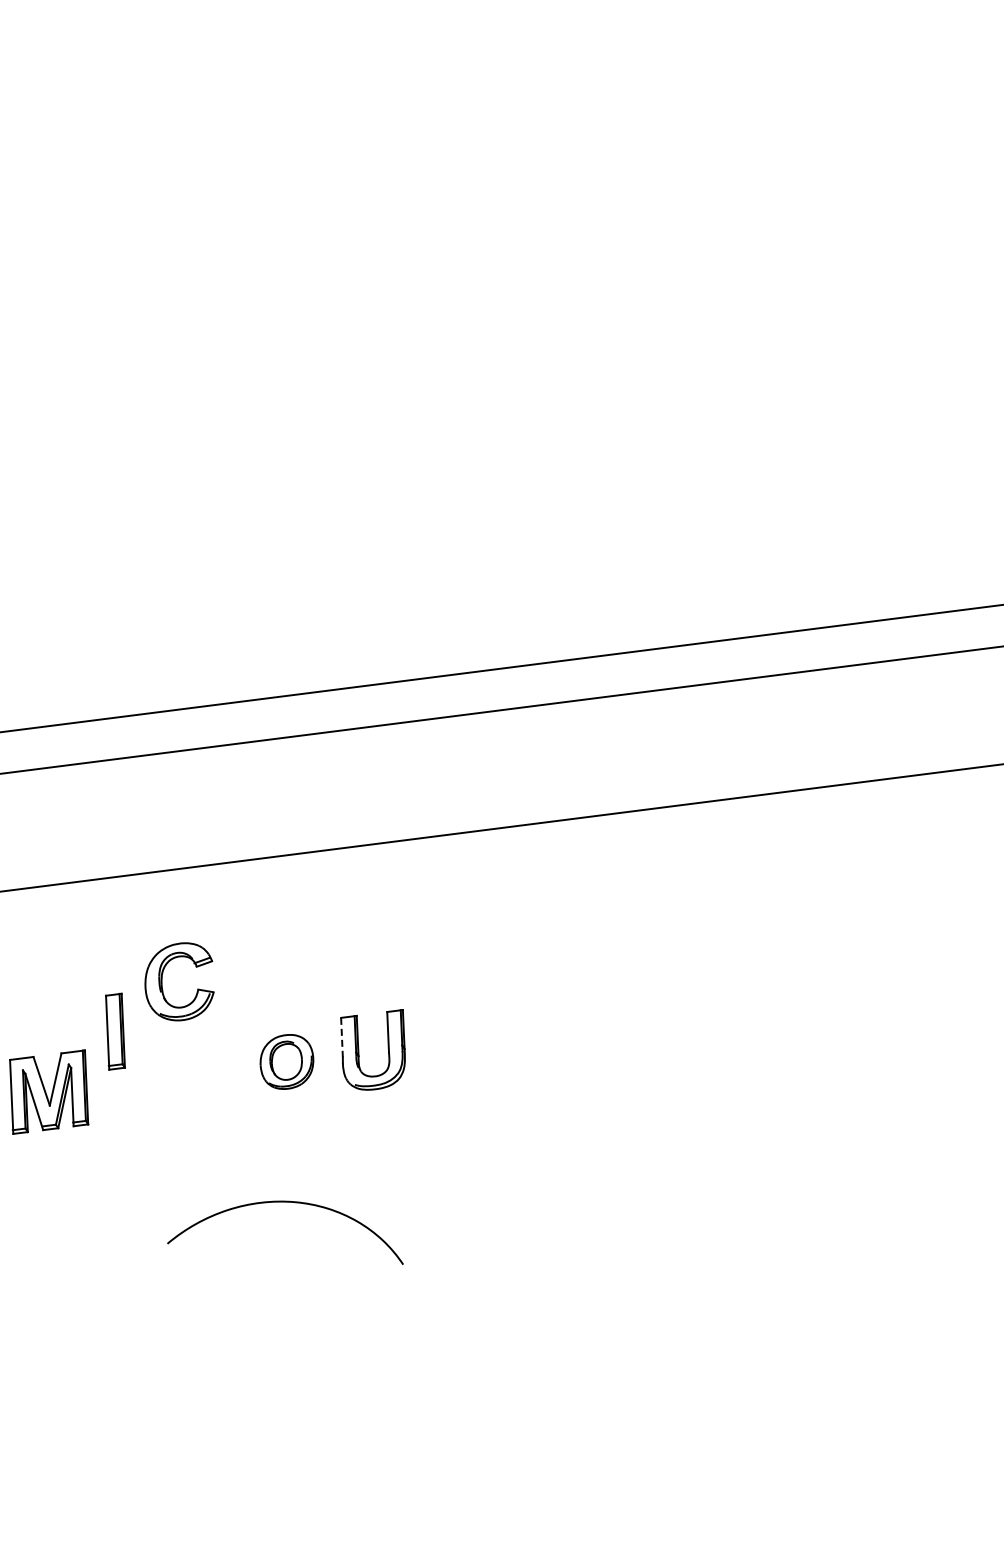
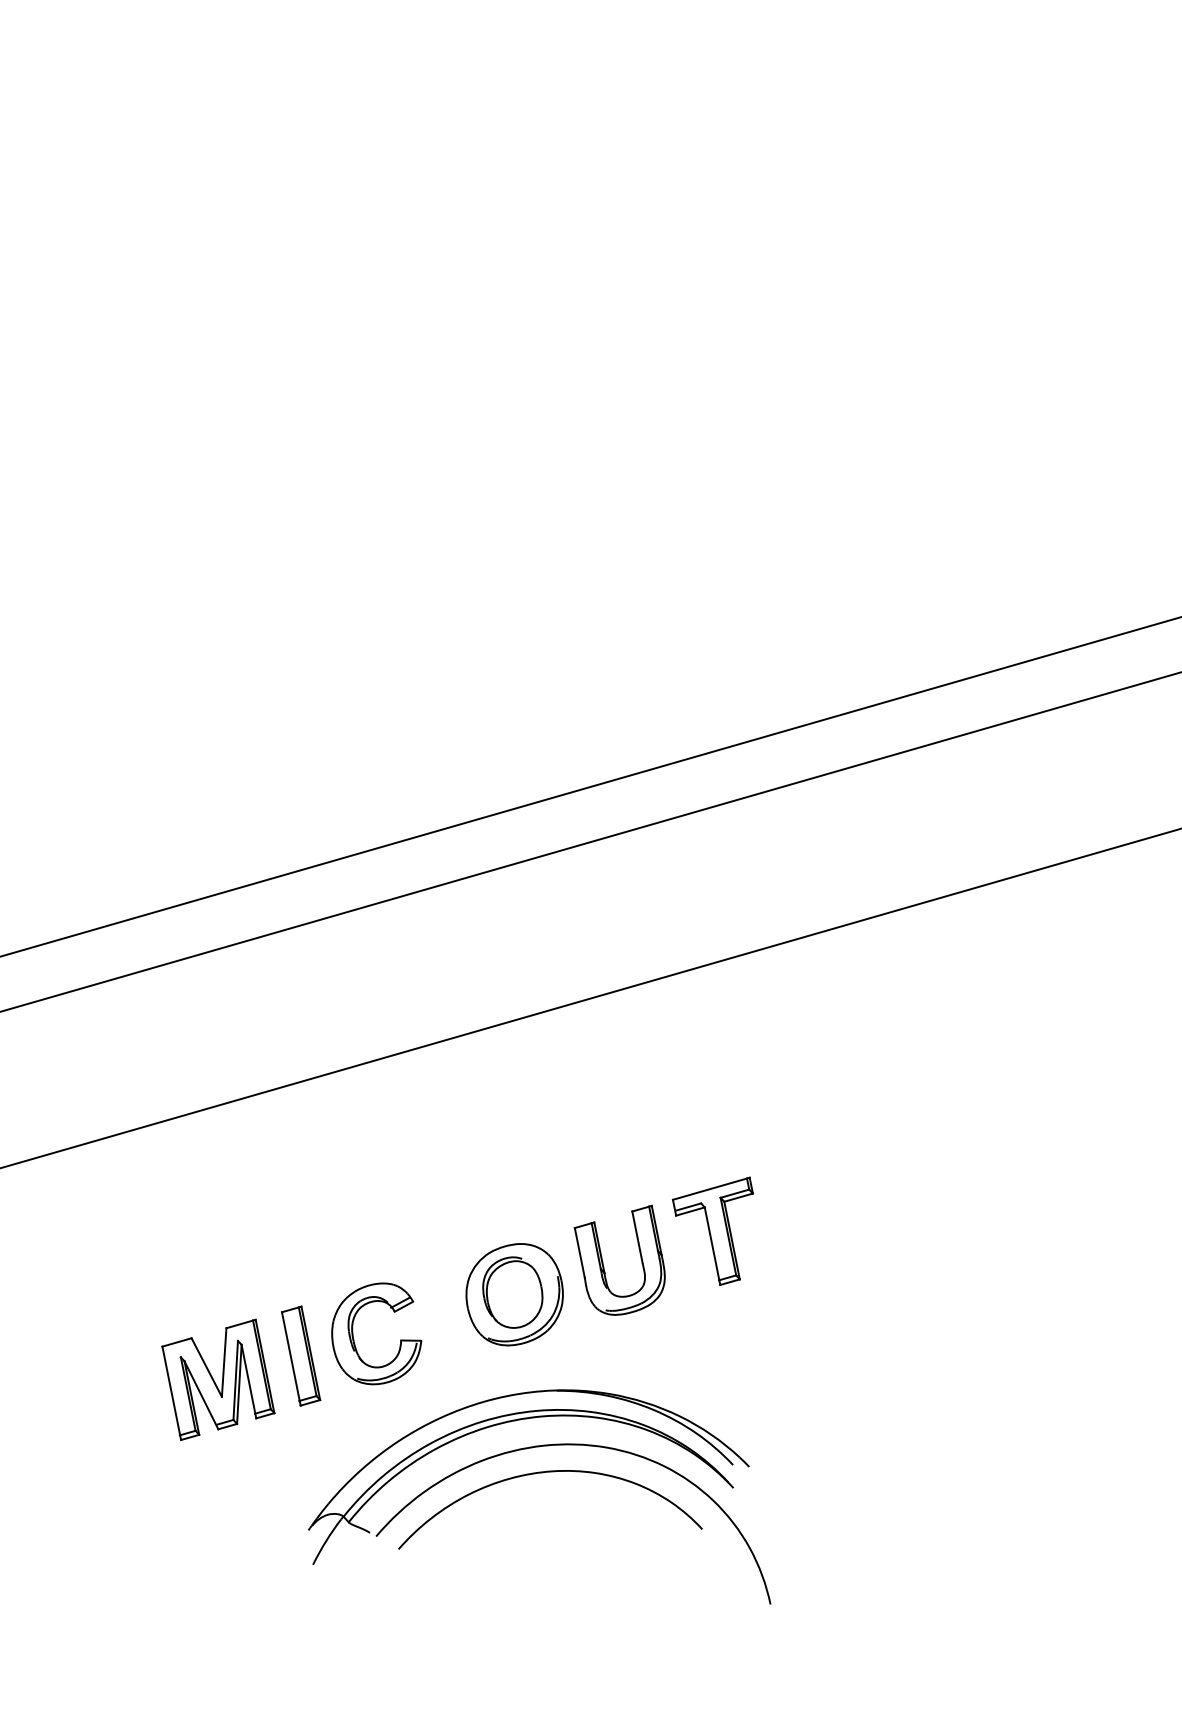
part: (162, 981) -> (354, 1337), moved
part: (115, 1031) -> (301, 1355), moved
line: (341, 1037) -> (579, 1252), dashed -> solid
part: (450, 1039) -> (718, 1234), added
part: (286, 1061) -> (514, 1294), size x1.43
part: (264, 1183) -> (510, 1453), added

